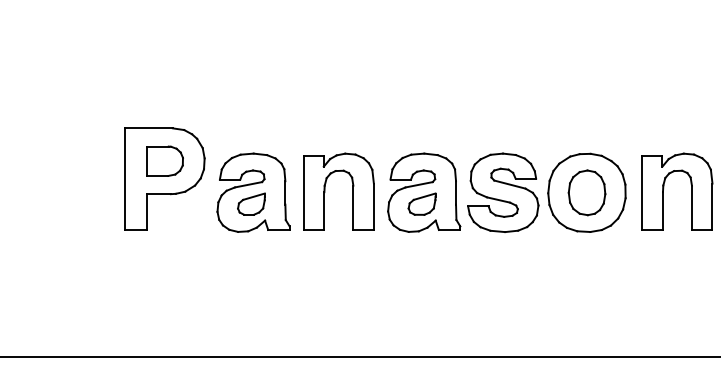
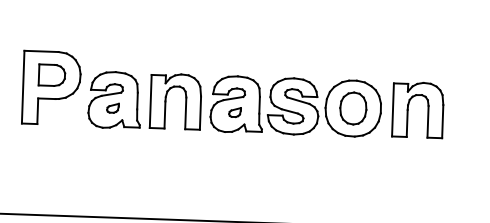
part: (251, 203) -> (113, 107), size x0.6
part: (421, 203) -> (234, 112), size x0.6

